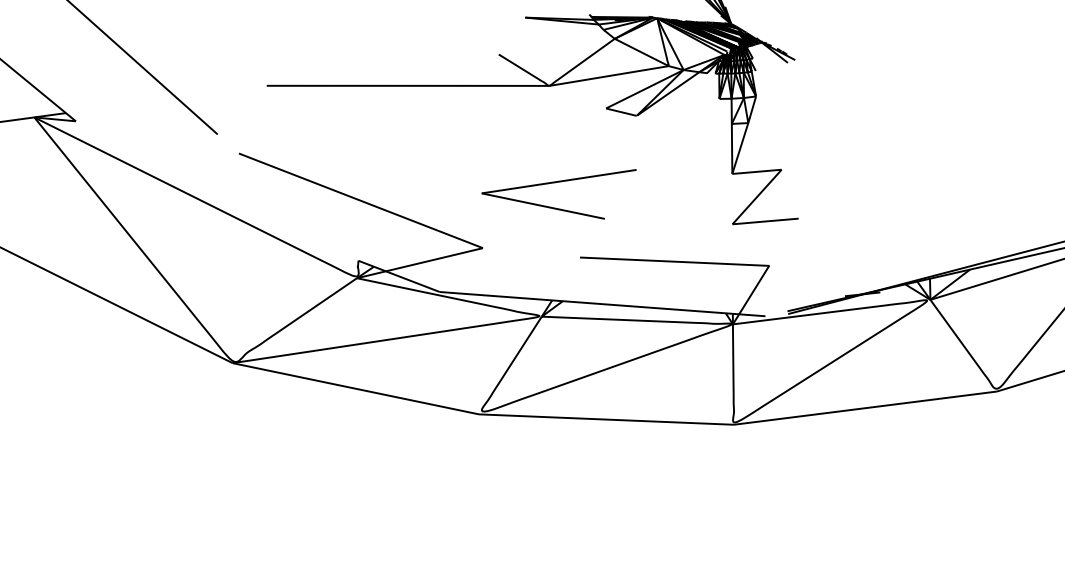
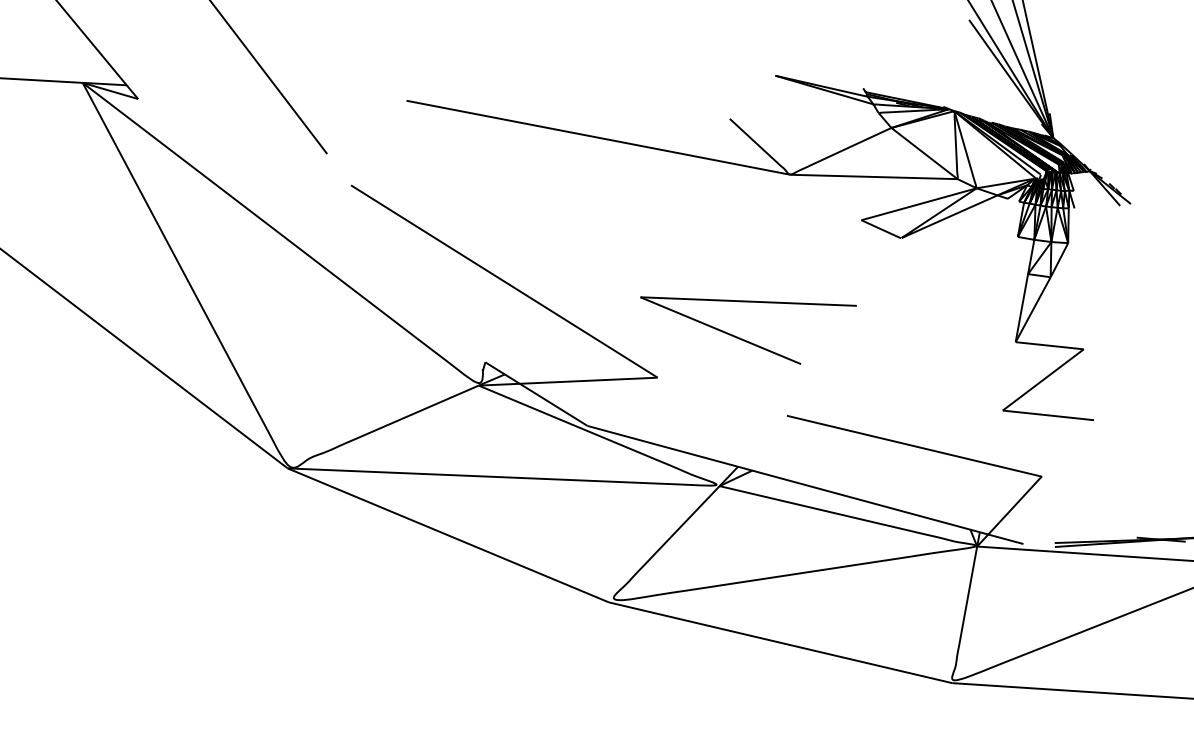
part: (555, 183) -> (743, 303), moved

